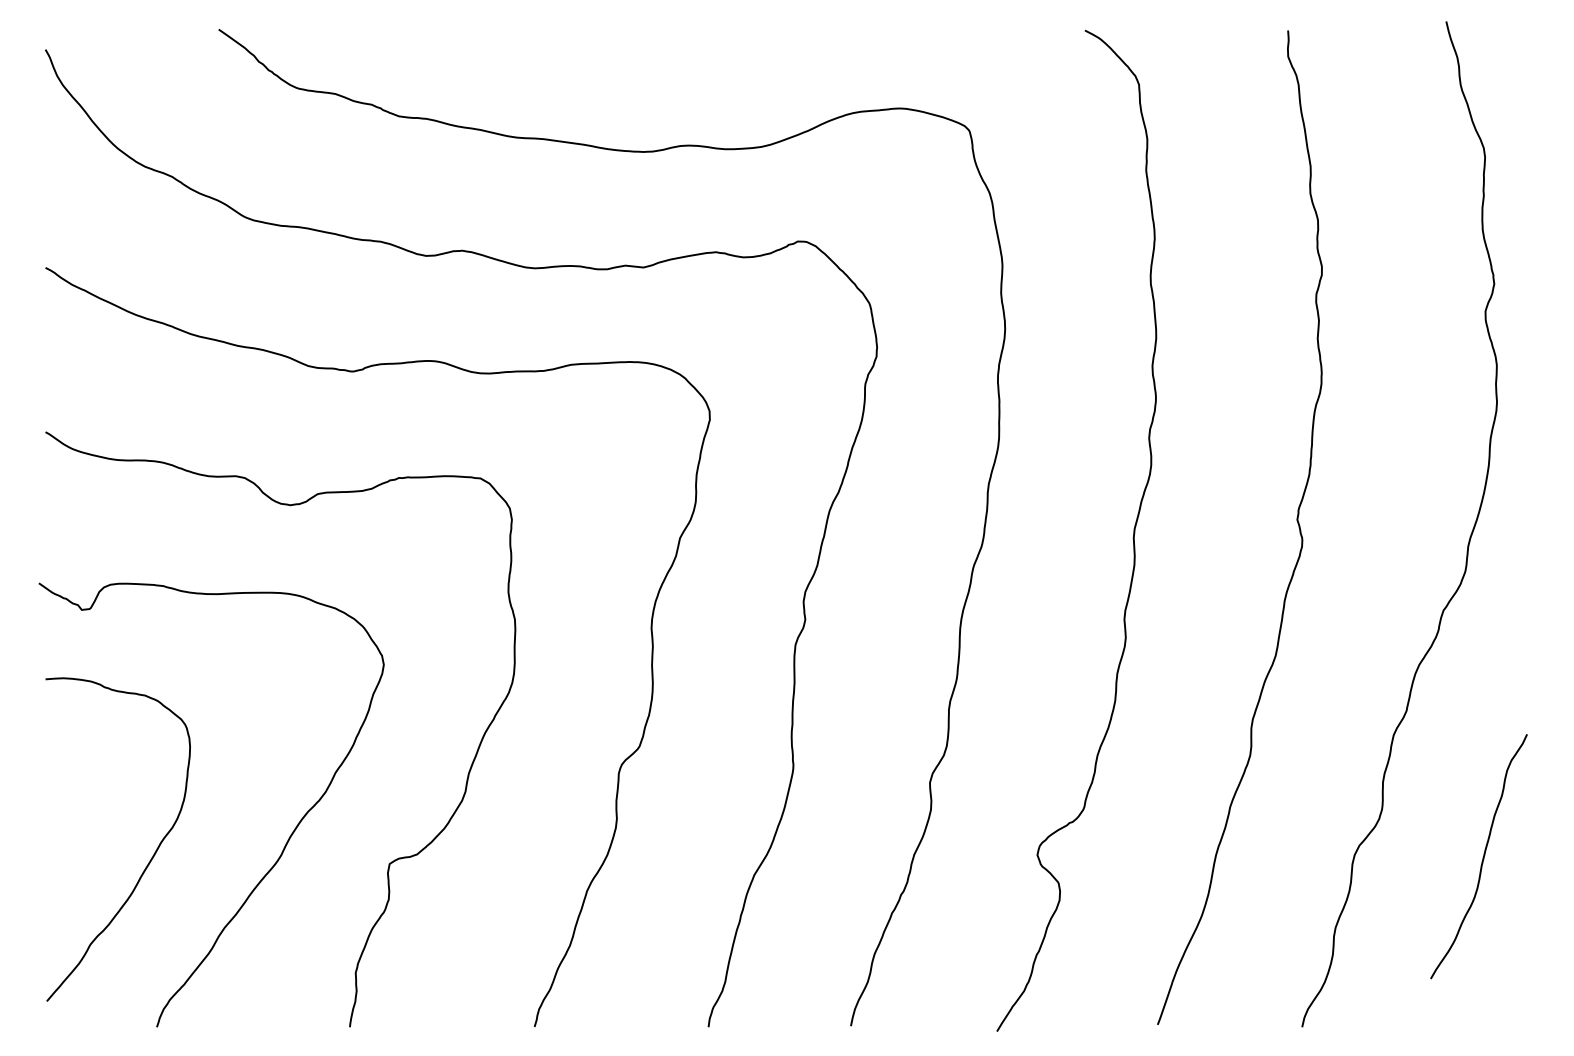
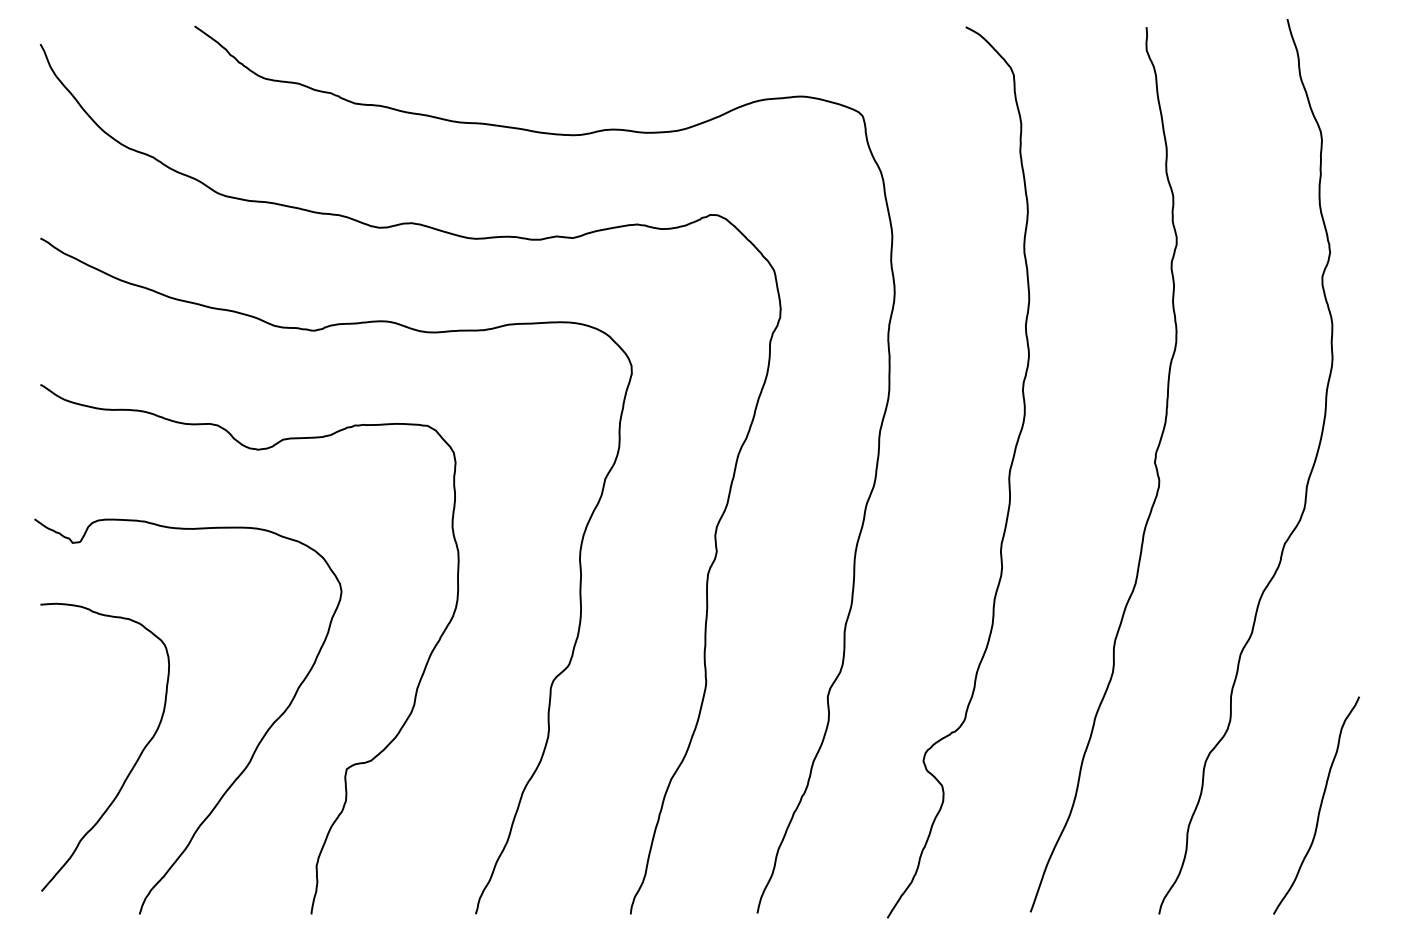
curve: (1482, 857) -> (1319, 806), moved

